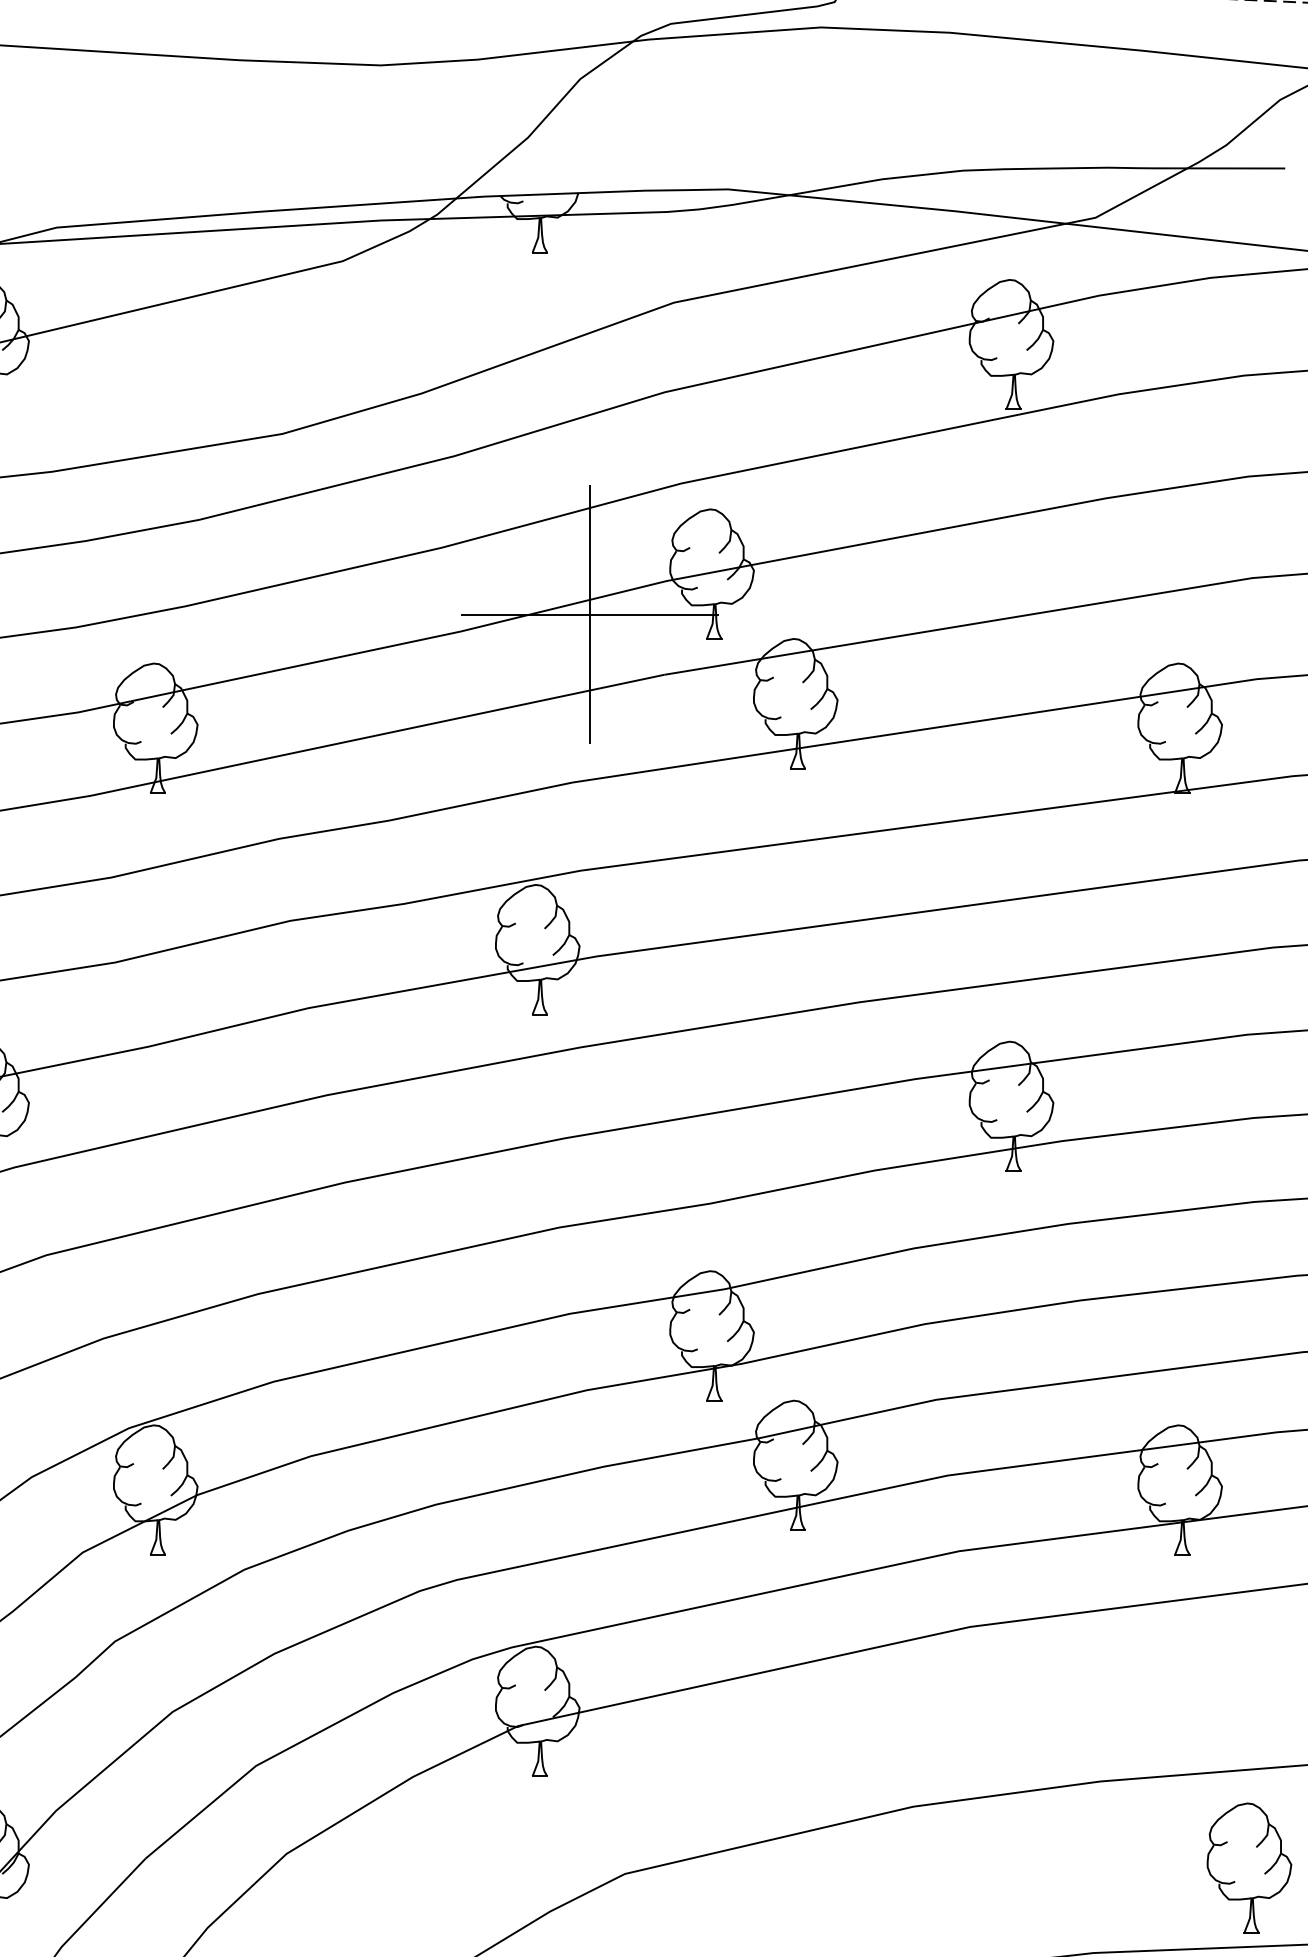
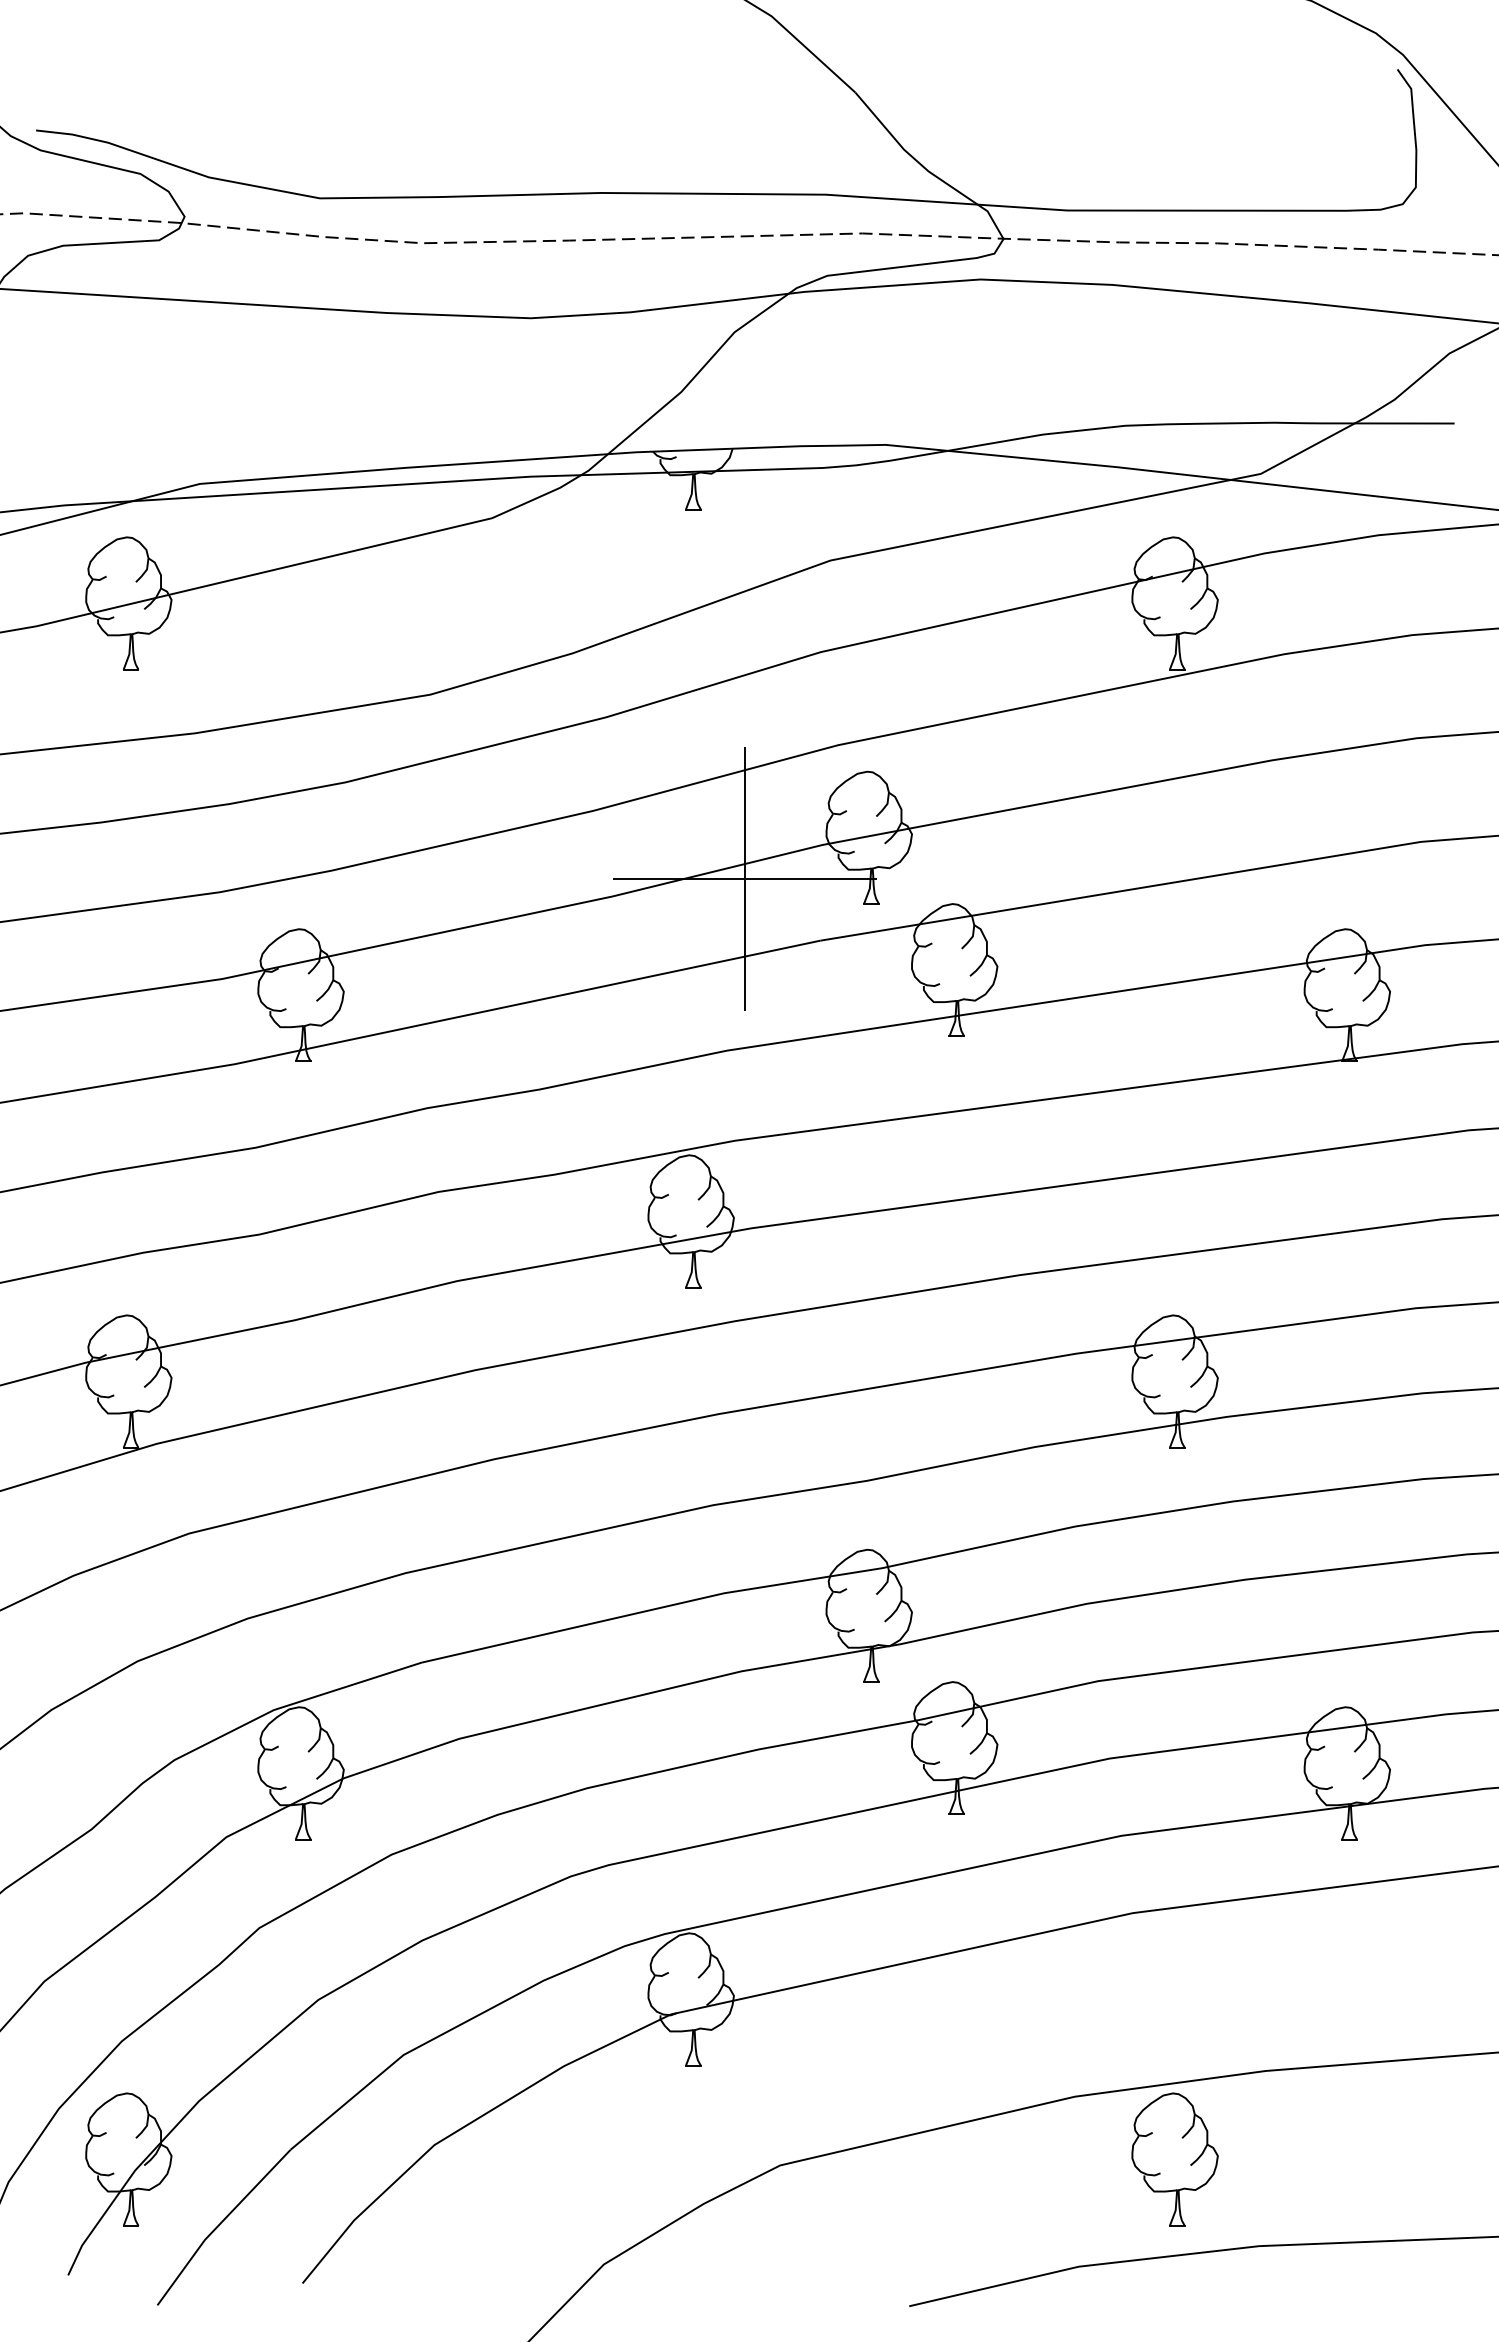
part: (1248, 1868) -> (1174, 2159), moved

